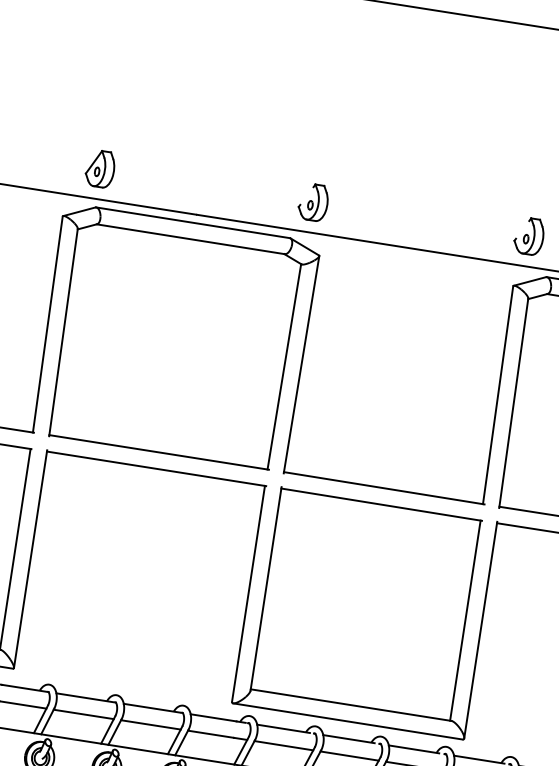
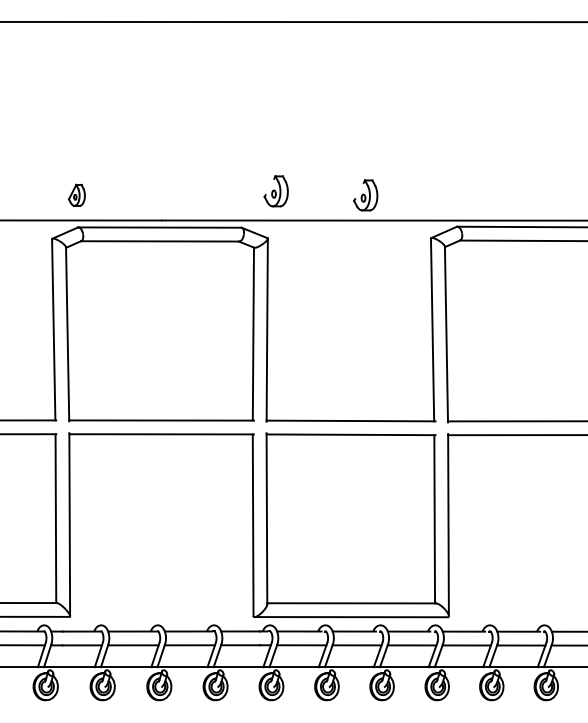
part: (99, 169) -> (76, 195), size x0.7
part: (312, 202) -> (275, 191), moved
part: (528, 236) -> (365, 195), moved

